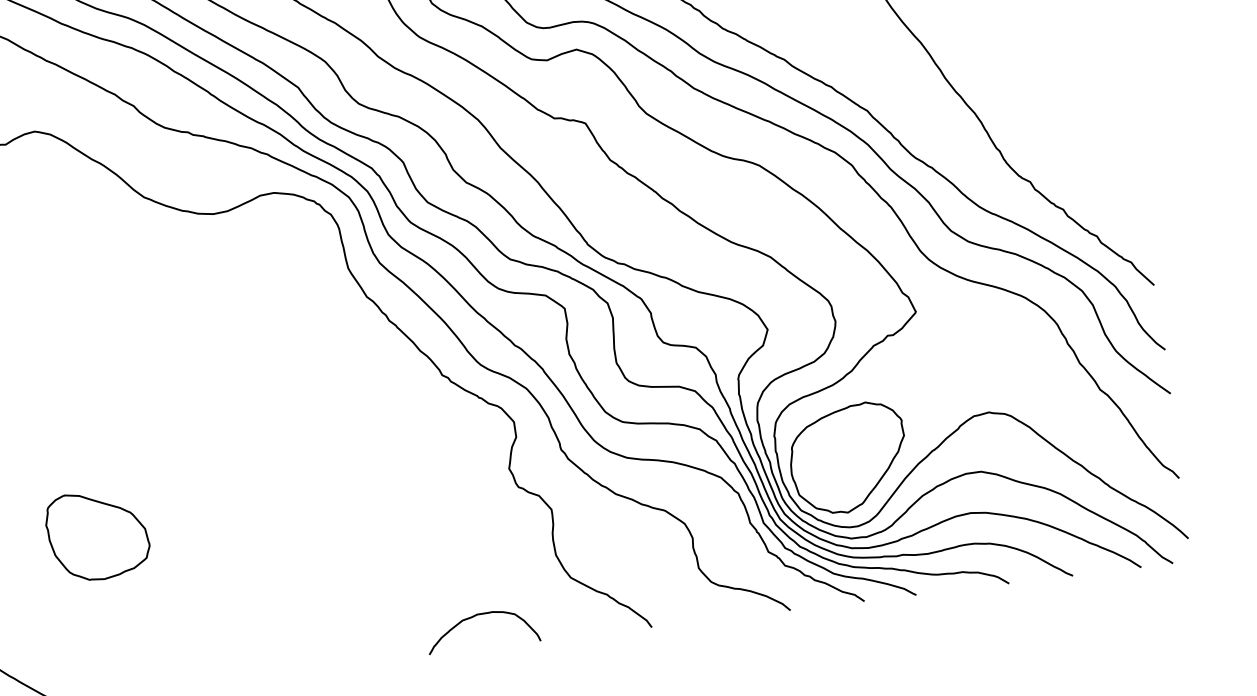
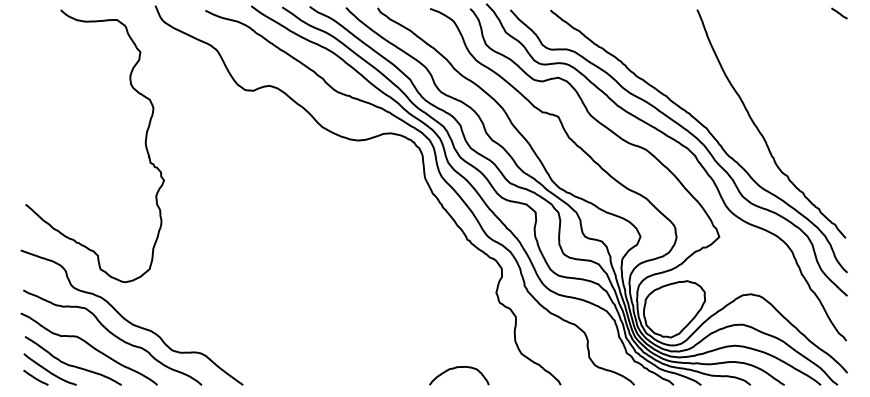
part: (97, 535) -> (276, 301), removed
curve: (478, 617) -> (457, 368), moved

